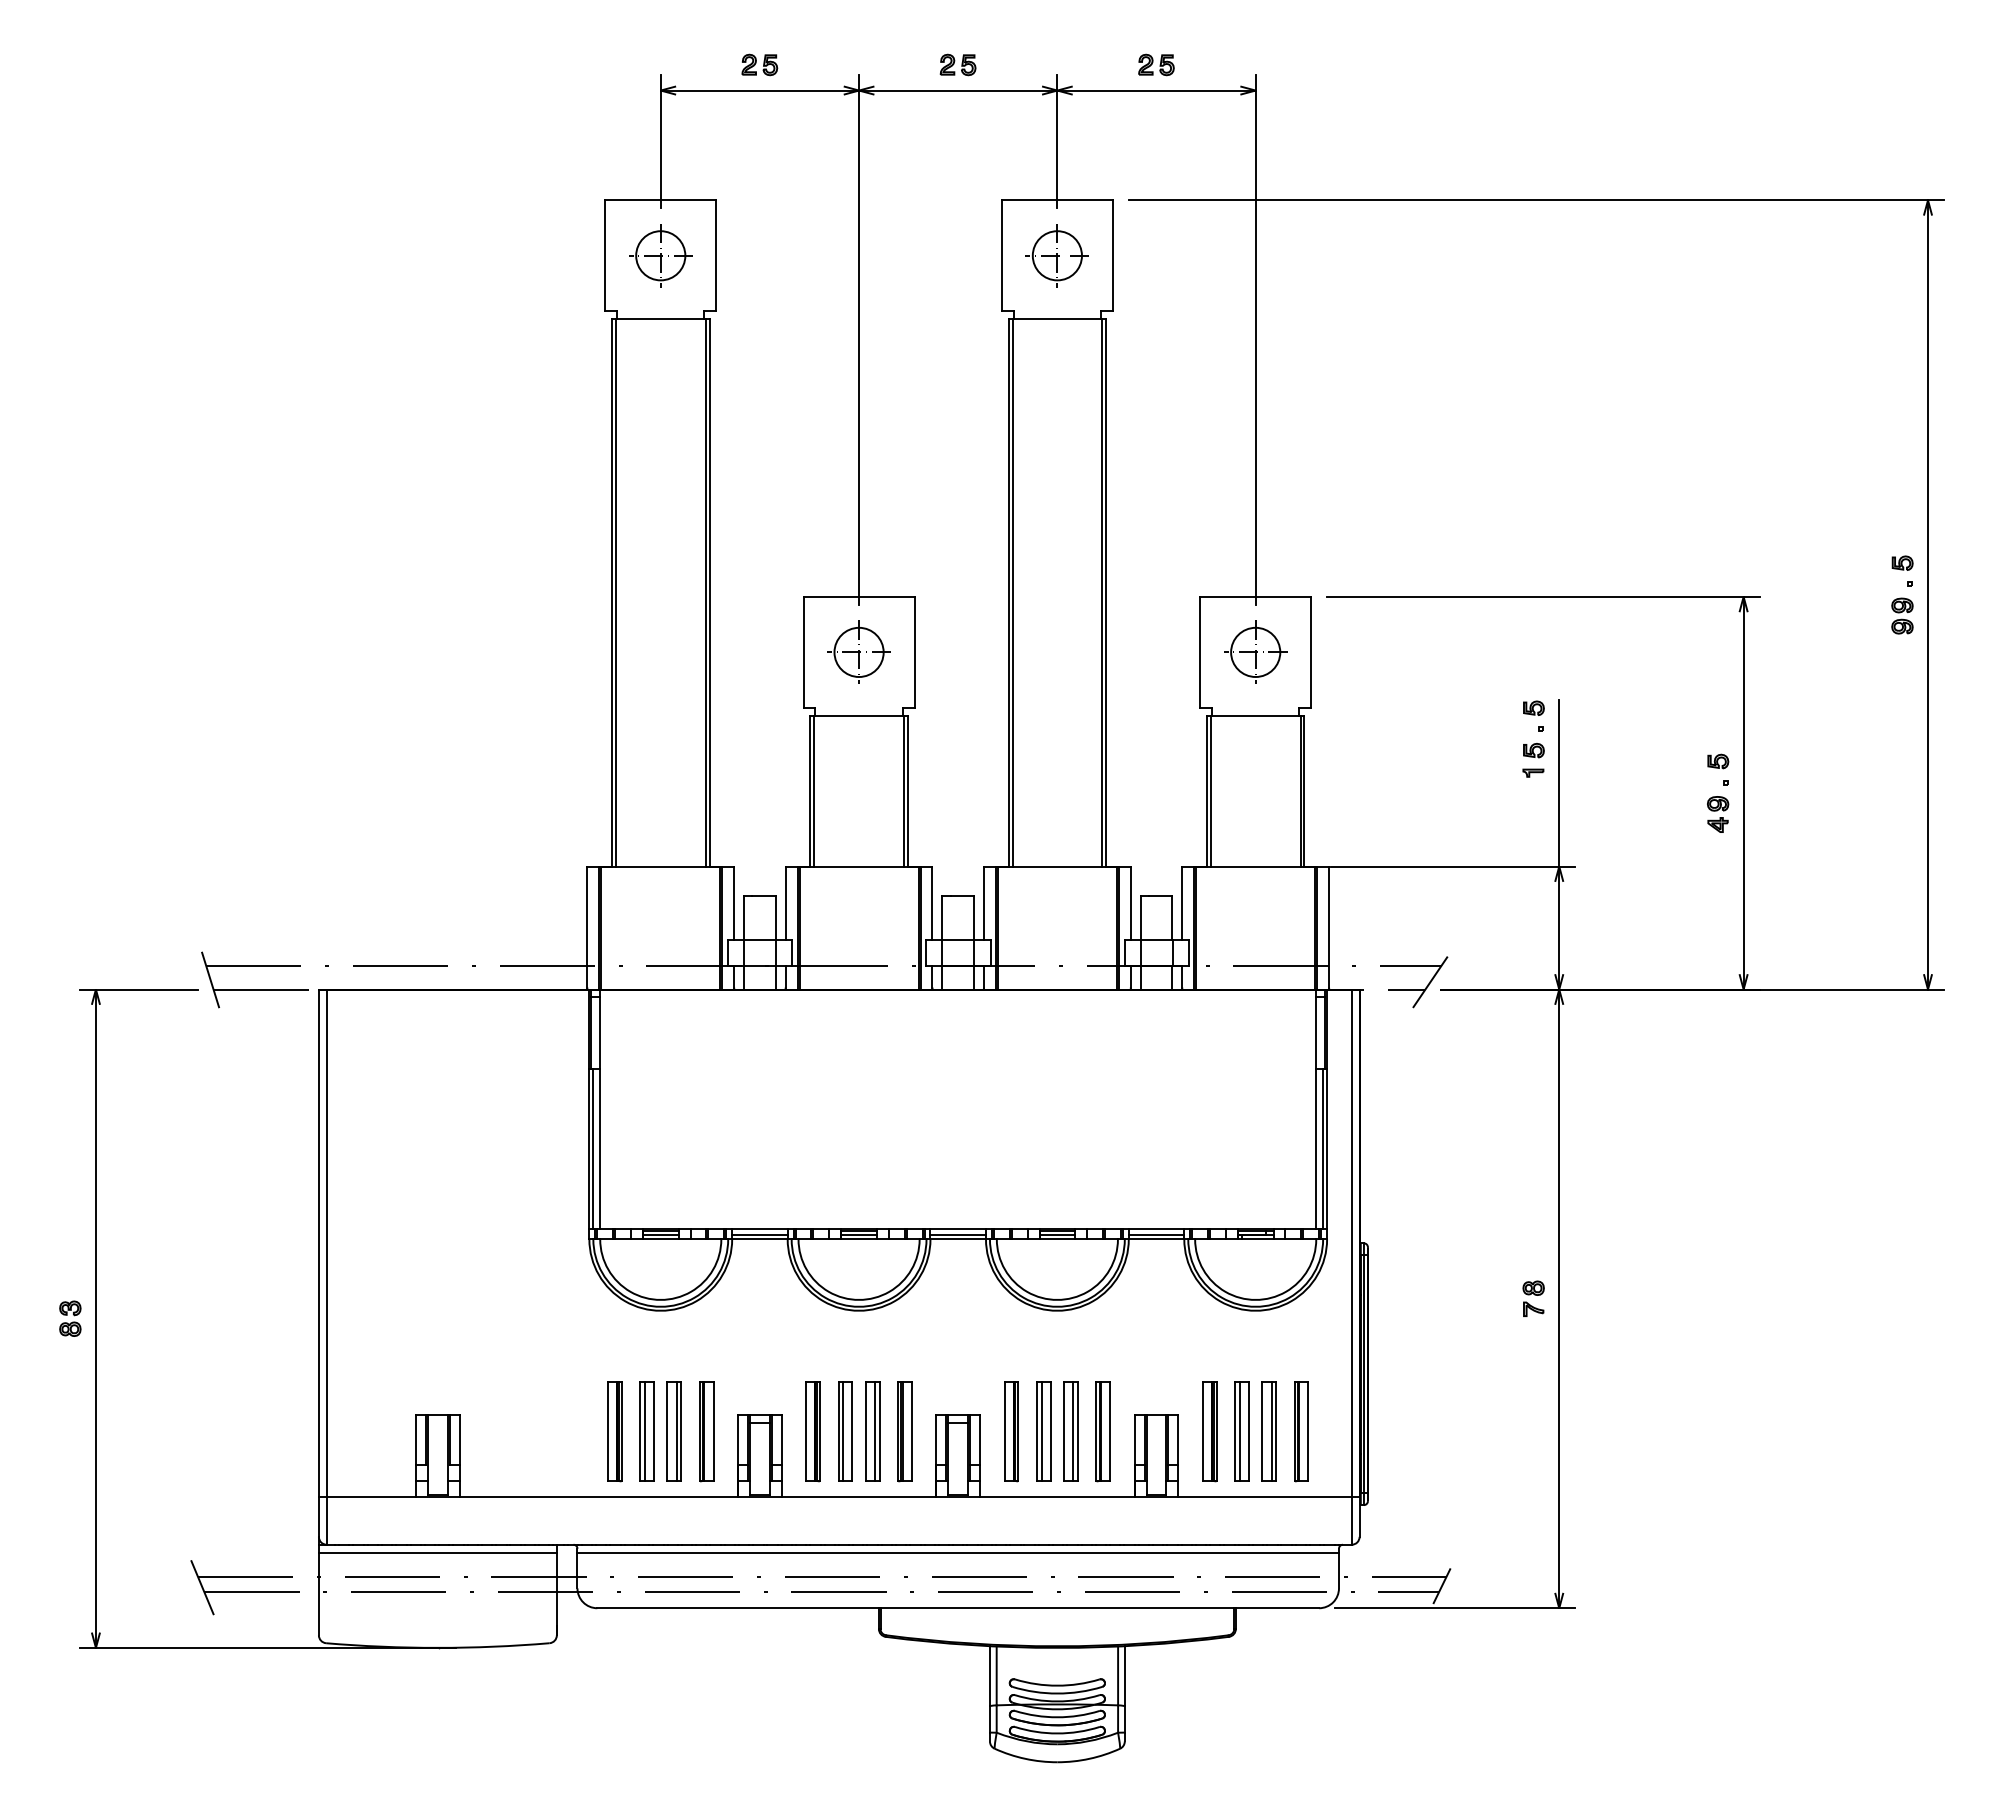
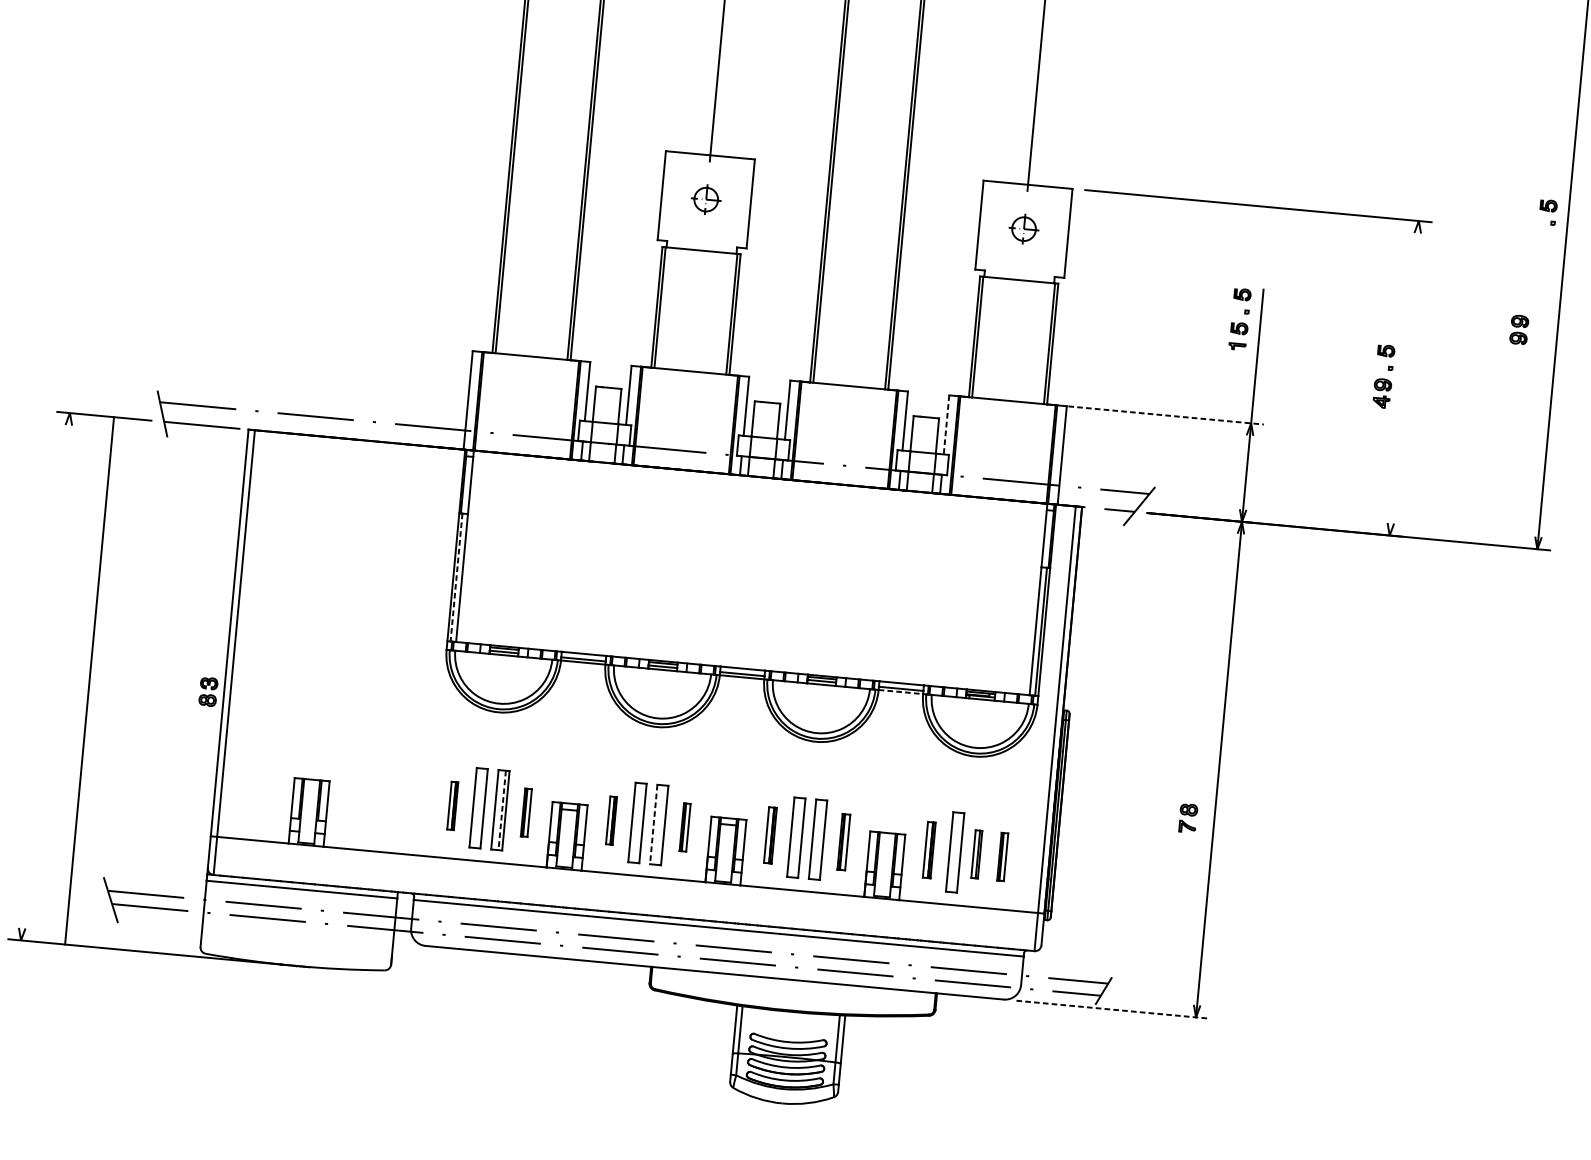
part: (1902, 615) -> (1519, 329), moved
part: (858, 651) -> (705, 199), size x0.6
part: (1255, 651) -> (1023, 228), size x0.6
line: (1743, 792) -> (1404, 377), removed
line: (1453, 866) -> (1166, 415), solid -> dashed
line: (1182, 903) -> (946, 424), solid -> dashed
line: (593, 1148) -> (456, 577), solid -> dashed
line: (1156, 1239) -> (900, 692), solid -> dashed
part: (1533, 1298) -> (1188, 818), moved
part: (70, 1318) -> (208, 691), moved
line: (95, 1318) -> (89, 680), moved
part: (614, 1431) -> (452, 805), size x0.6
line: (644, 1431) -> (476, 807), removed
line: (676, 1431) -> (502, 810), solid -> dashed
part: (706, 1431) -> (526, 812), size x0.6
part: (812, 1431) -> (611, 820), size x0.6
line: (843, 1431) -> (635, 822), removed
line: (865, 1431) -> (653, 824), solid -> dashed
line: (874, 1431) -> (660, 824), removed
part: (904, 1431) -> (684, 827), size x0.6
part: (1011, 1431) -> (770, 835), size x0.7
line: (1041, 1431) -> (794, 837), removed
line: (1073, 1431) -> (820, 839), removed
part: (1102, 1431) -> (843, 841), size x0.7
part: (1209, 1431) -> (929, 849), size x0.7
line: (1239, 1431) -> (953, 852), removed
part: (1268, 1431) -> (976, 854), size x0.6
part: (1301, 1431) -> (1002, 856), size x0.6
line: (1455, 1608) -> (1112, 1009), solid -> dashed

